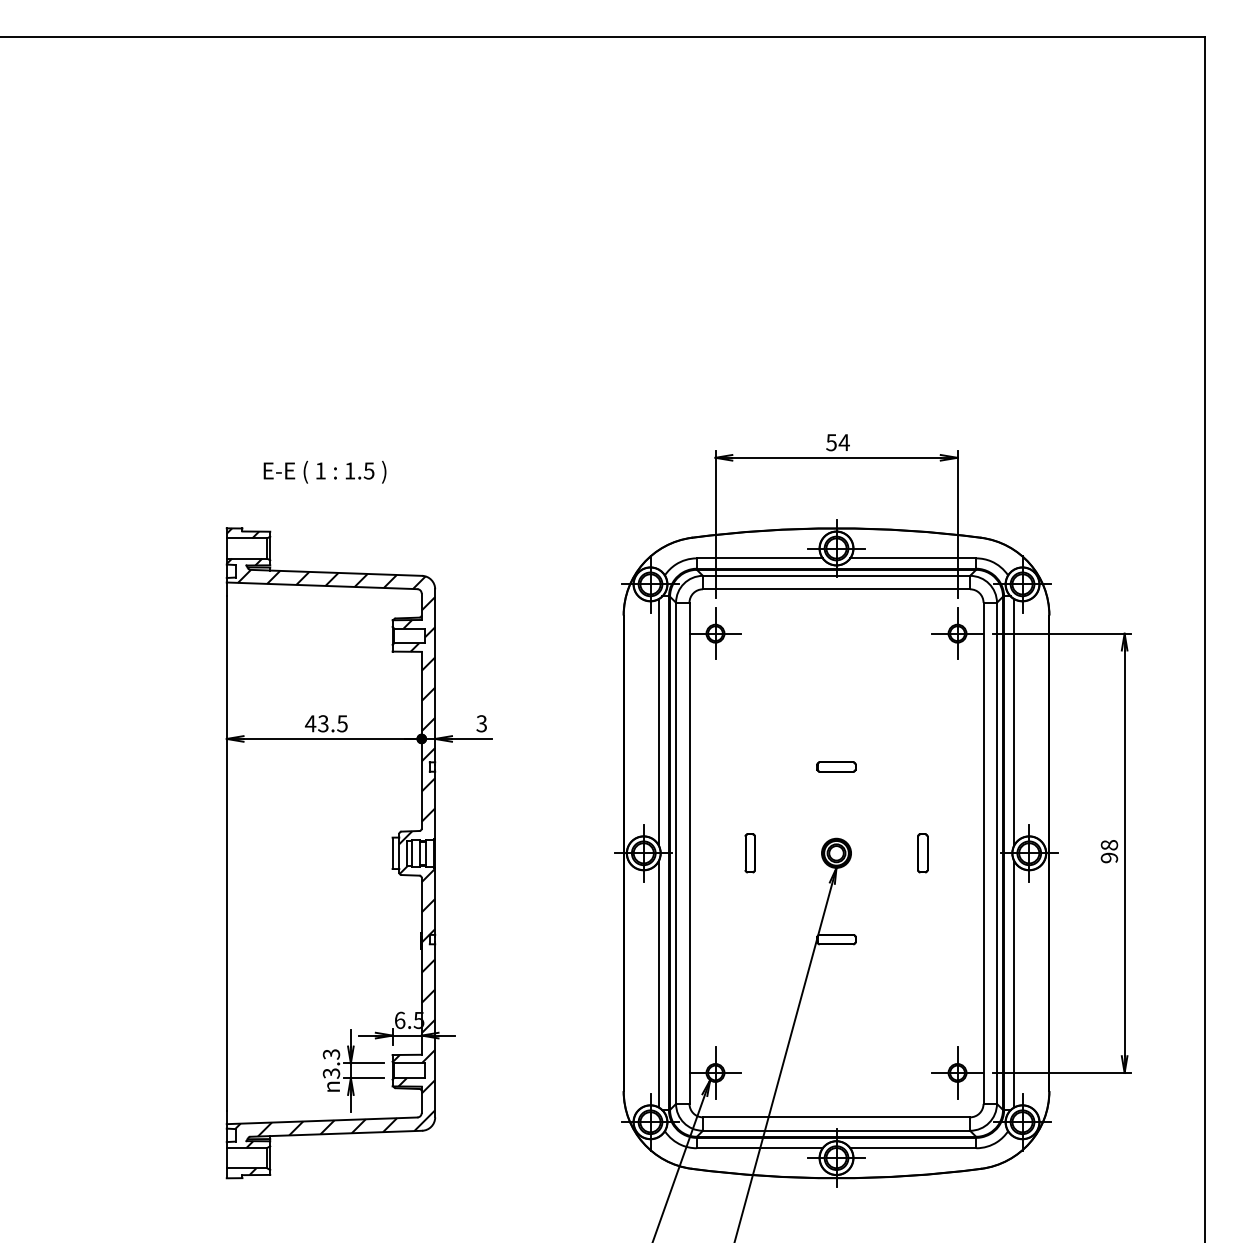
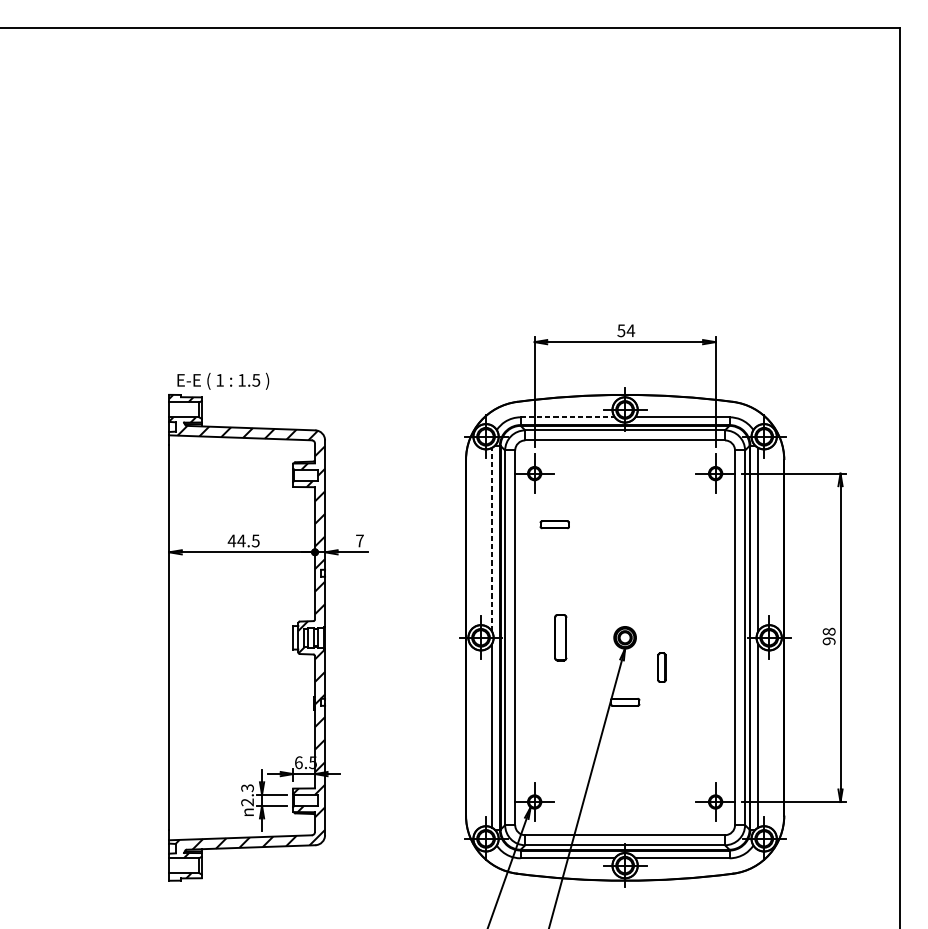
text: (324, 471) -> (222, 380), moved
line: (759, 558) -> (567, 417), solid -> dashed
line: (658, 722) -> (492, 540), solid -> dashed
text: (323, 723) -> (241, 540), 43.5 -> 44.5
text: (481, 723) -> (359, 540), 3 -> 7
part: (836, 766) -> (554, 524), moved
part: (749, 853) -> (560, 637), size x1.6
part: (922, 853) -> (661, 667), moved
text: (331, 1073) -> (247, 802), 3.3 -> 2.3

